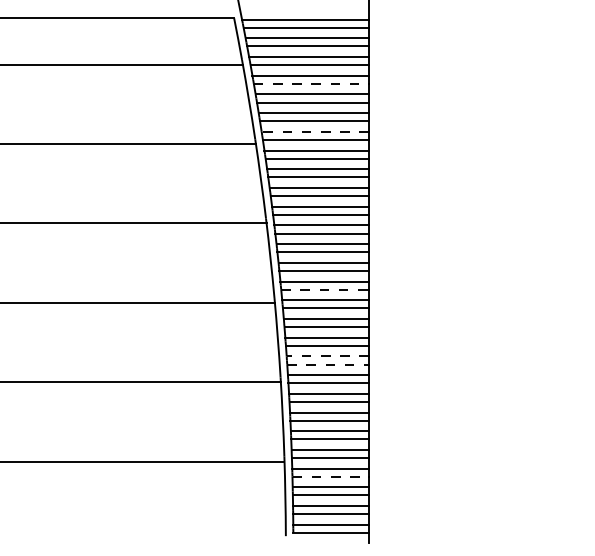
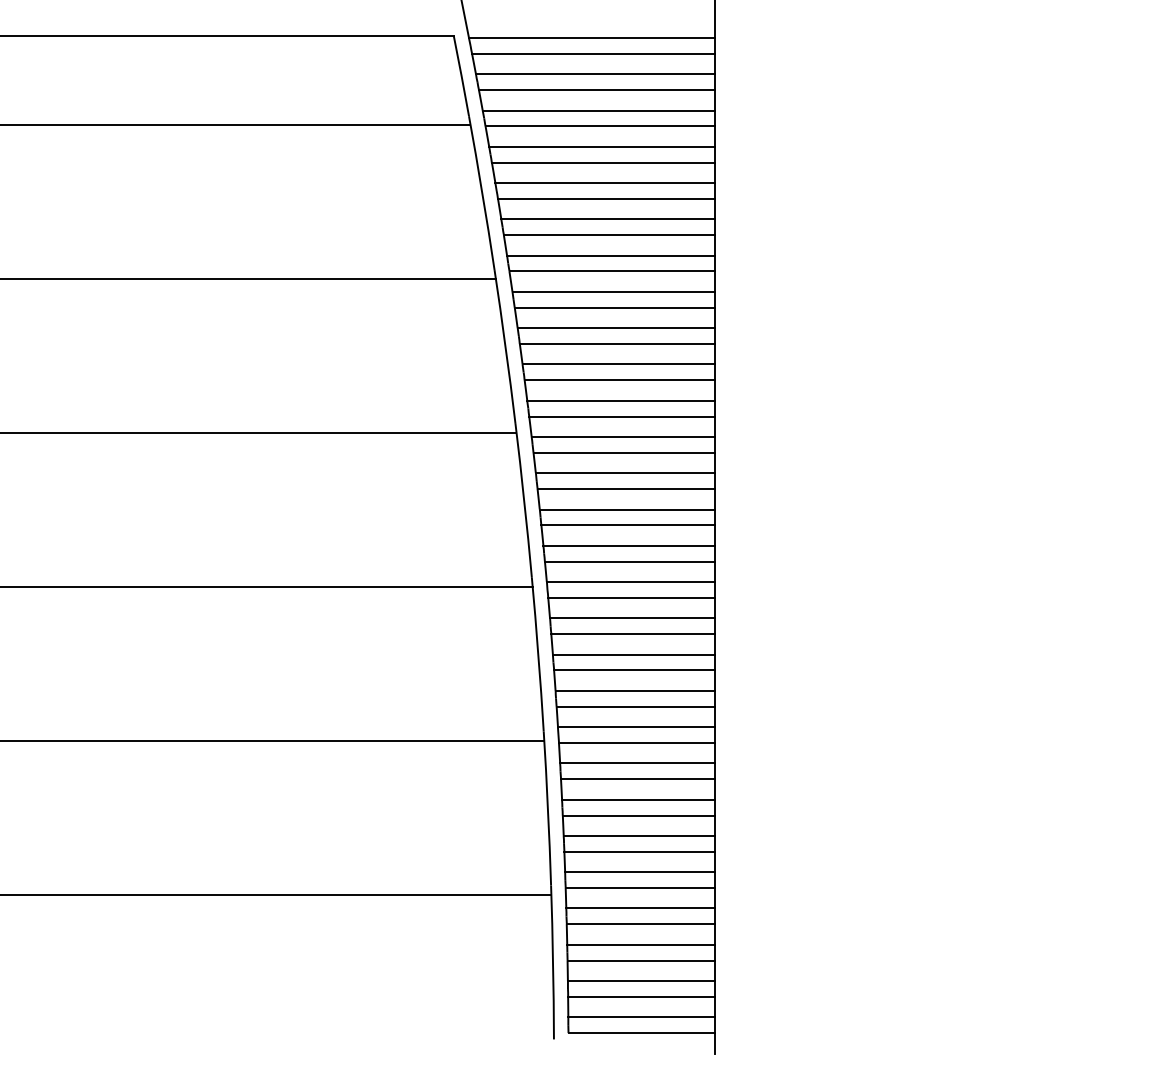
line: (311, 83) -> (603, 161), dashed -> solid
line: (315, 131) -> (611, 254), dashed -> solid
line: (325, 289) -> (630, 561), dashed -> solid
line: (327, 356) -> (634, 691), dashed -> solid
line: (328, 364) -> (636, 706), dashed -> solid
line: (331, 476) -> (642, 923), dashed -> solid

